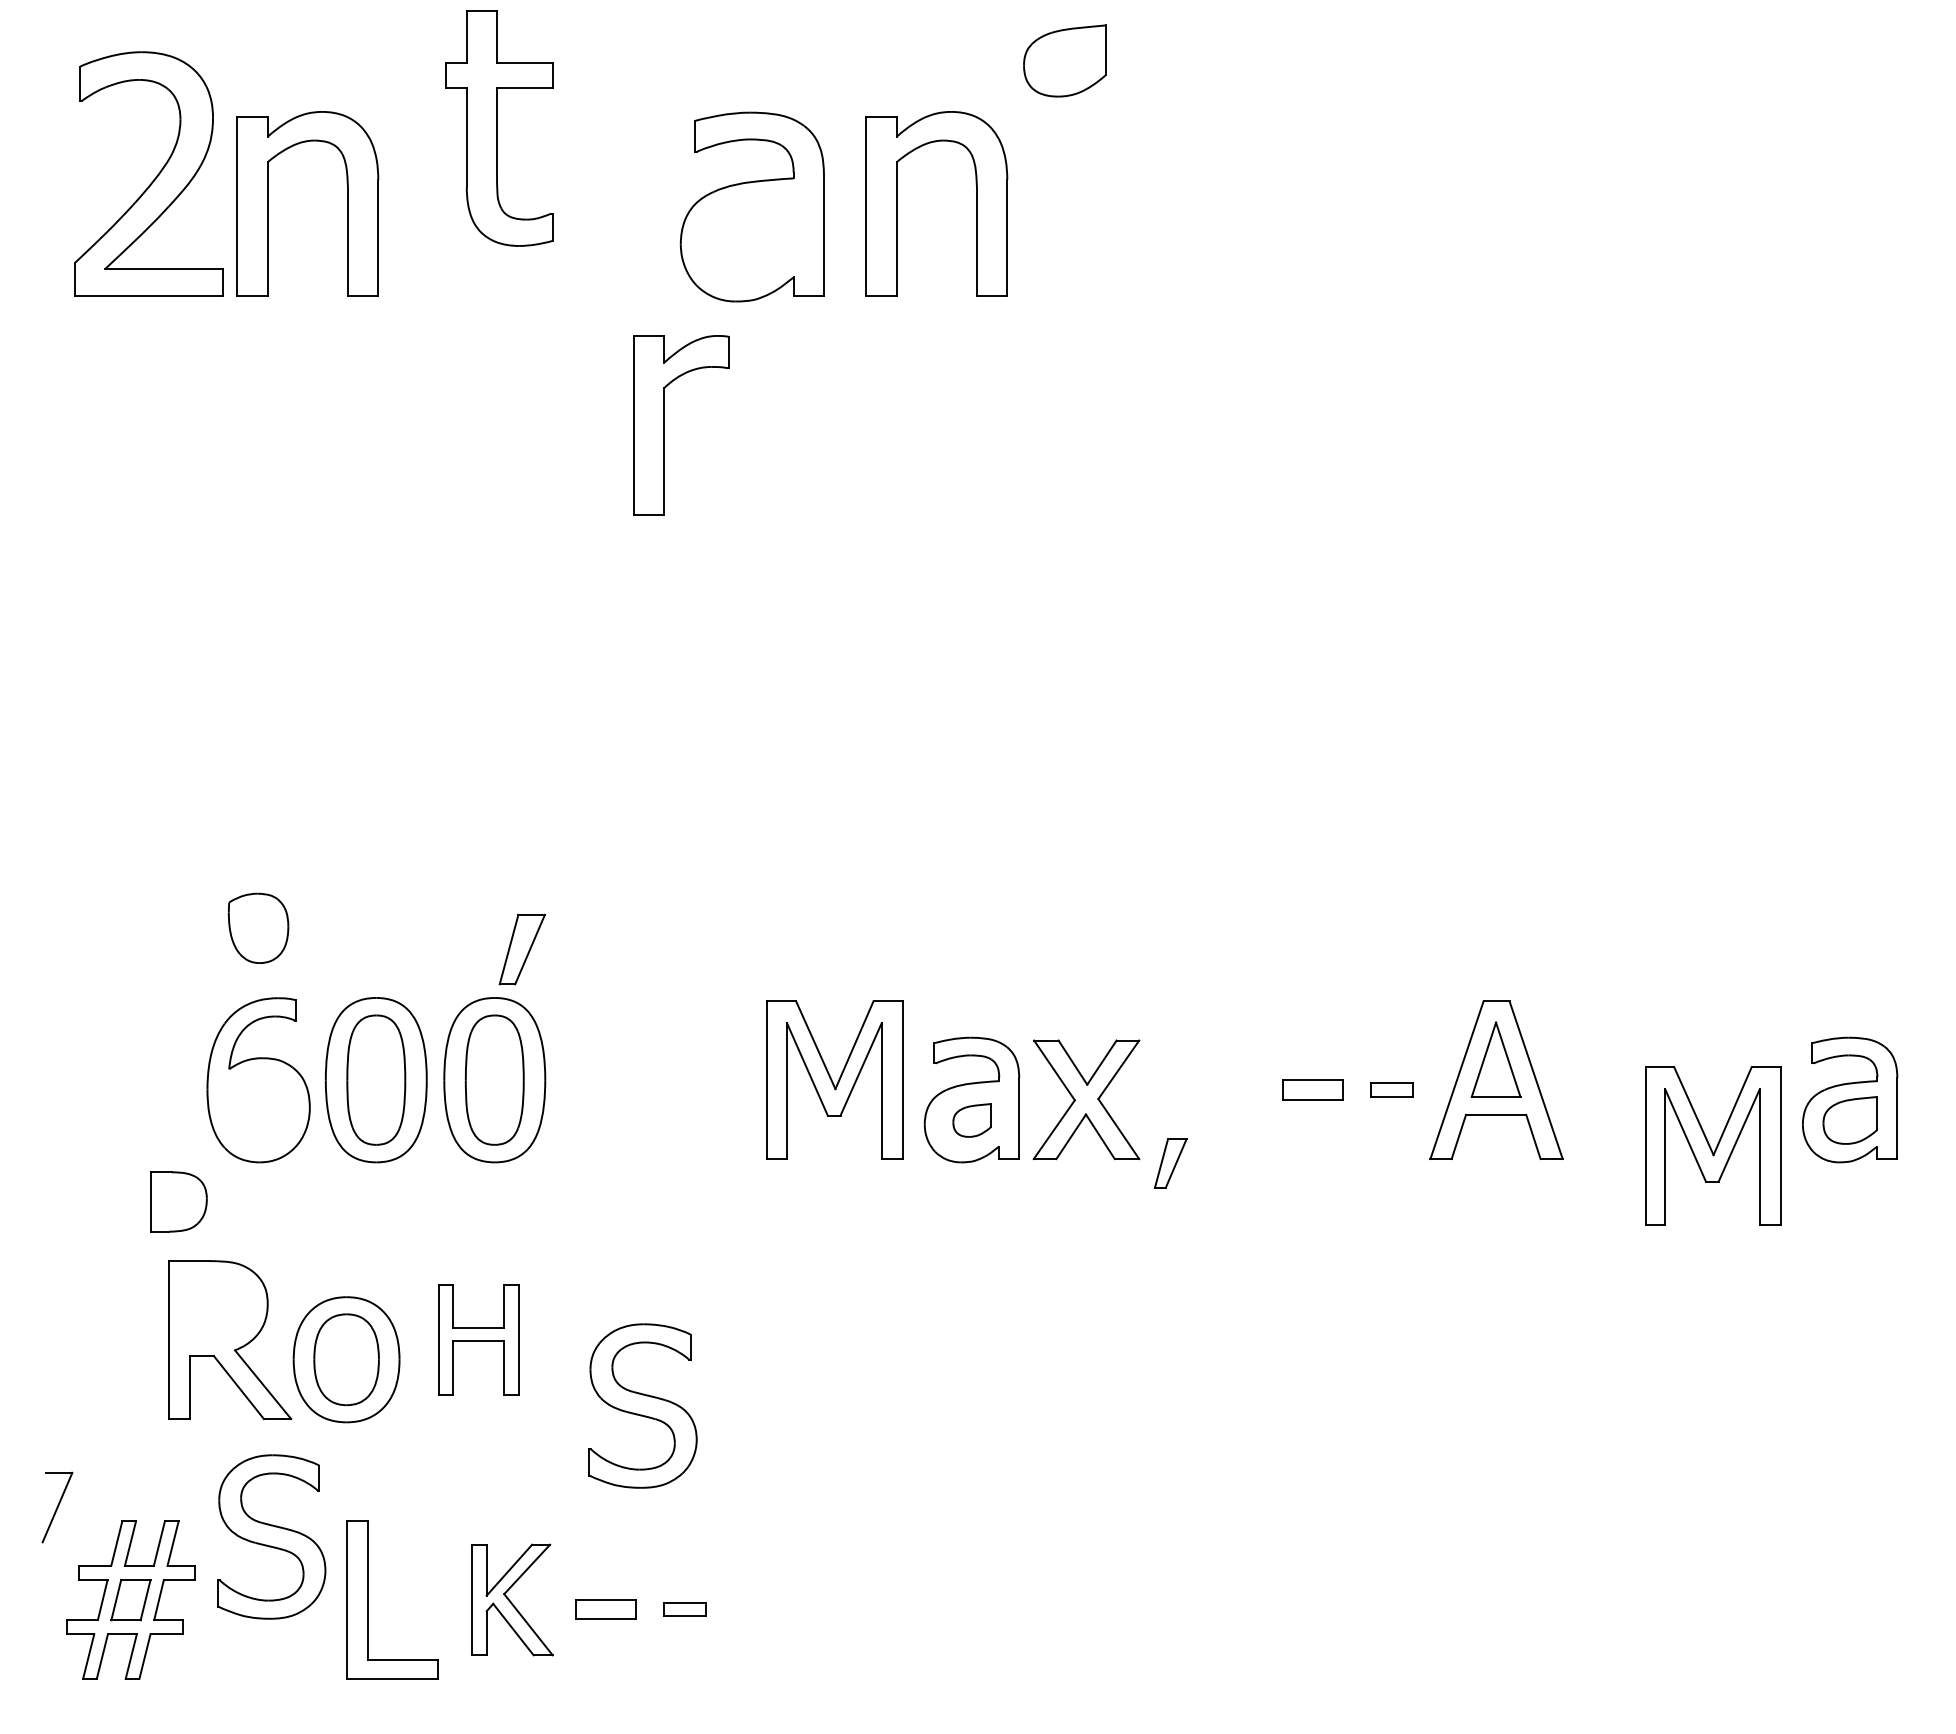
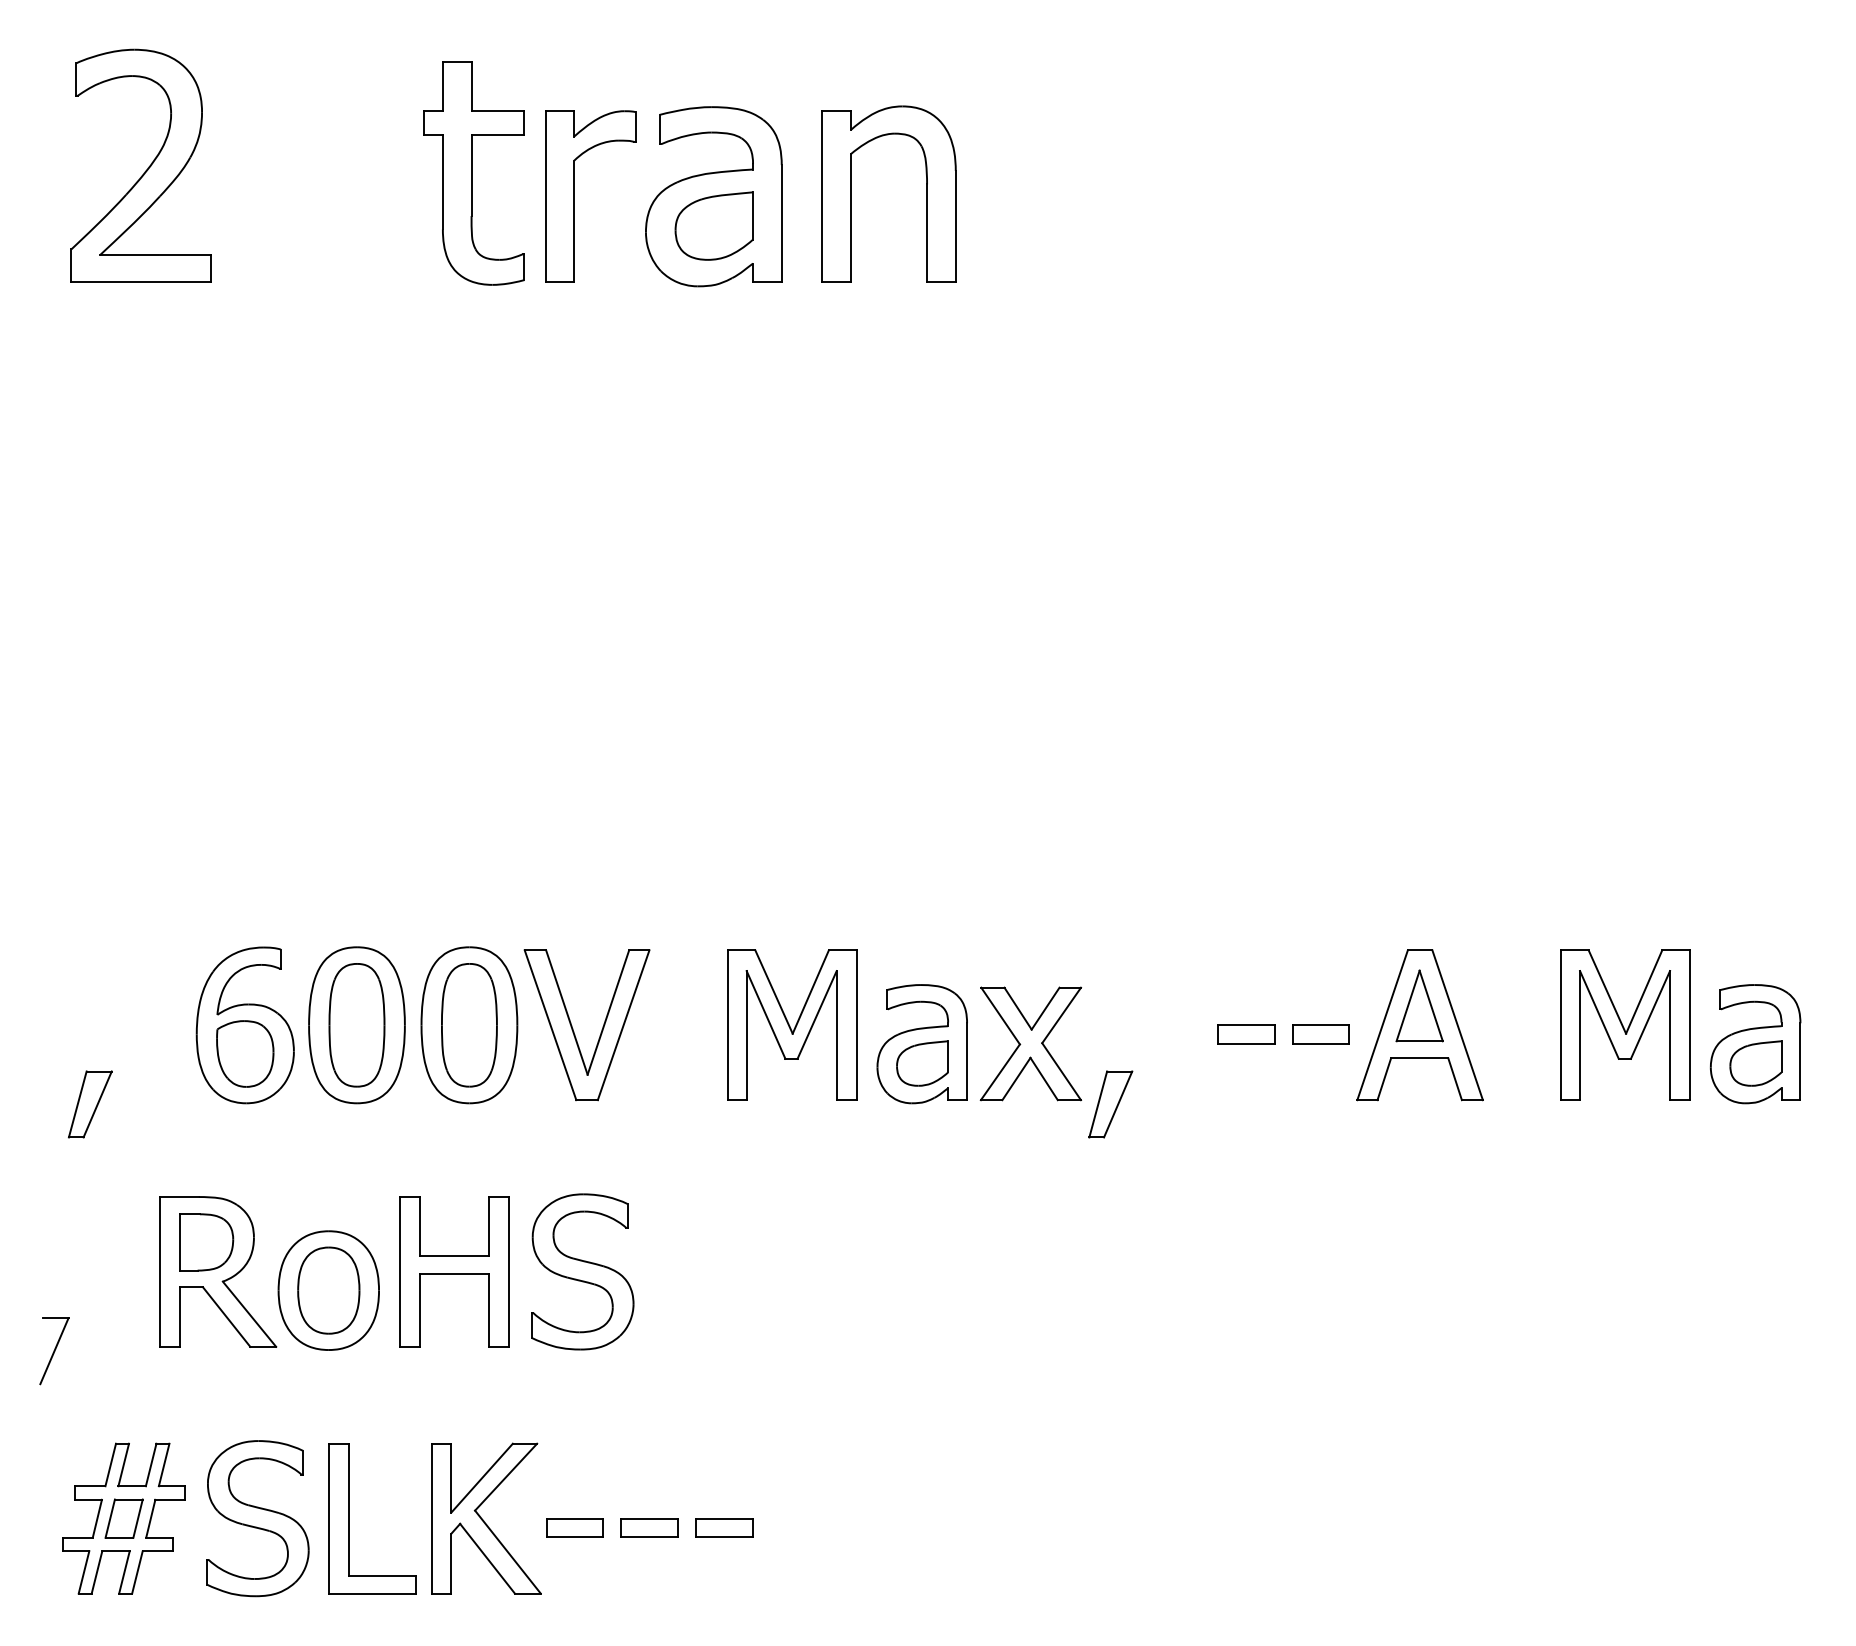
part: (1064, 60) -> (714, 225), moved
part: (499, 128) -> (473, 173), moved
part: (268, 203) -> (254, 193), removed
part: (664, 425) -> (574, 196), moved
part: (258, 927) -> (245, 1053), moved
part: (521, 949) -> (89, 1104), moved
part: (604, 1084) -> (573, 1029), added
part: (1391, 1089) -> (1320, 1034), size x1.43
part: (971, 1120) -> (921, 1063), size x1.43
part: (1713, 1145) -> (1625, 1024), moved
part: (1170, 1163) -> (1110, 1104), size x1.43
part: (178, 1201) -> (206, 1241), moved
part: (478, 1339) -> (453, 1271), size x1.43
part: (642, 1405) -> (582, 1271), moved
part: (57, 1507) -> (54, 1351), moved
part: (271, 1536) -> (257, 1518), moved
part: (512, 1599) -> (486, 1518), size x1.43
part: (684, 1609) -> (649, 1527), size x1.43
part: (763, 1609) -> (724, 1527), added

